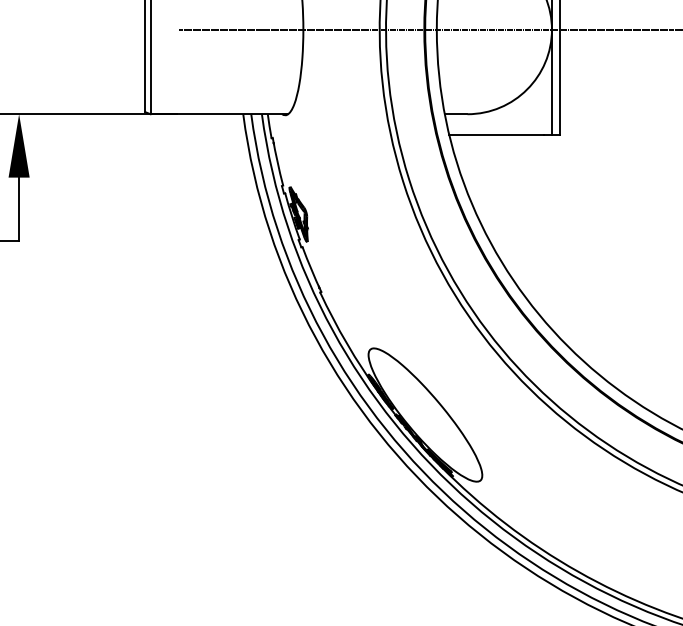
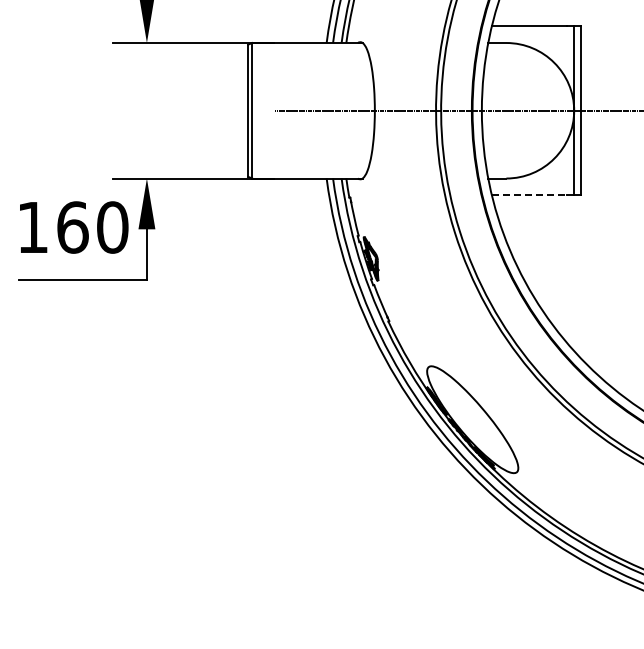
line: (496, 135) -> (529, 195), solid -> dashed

